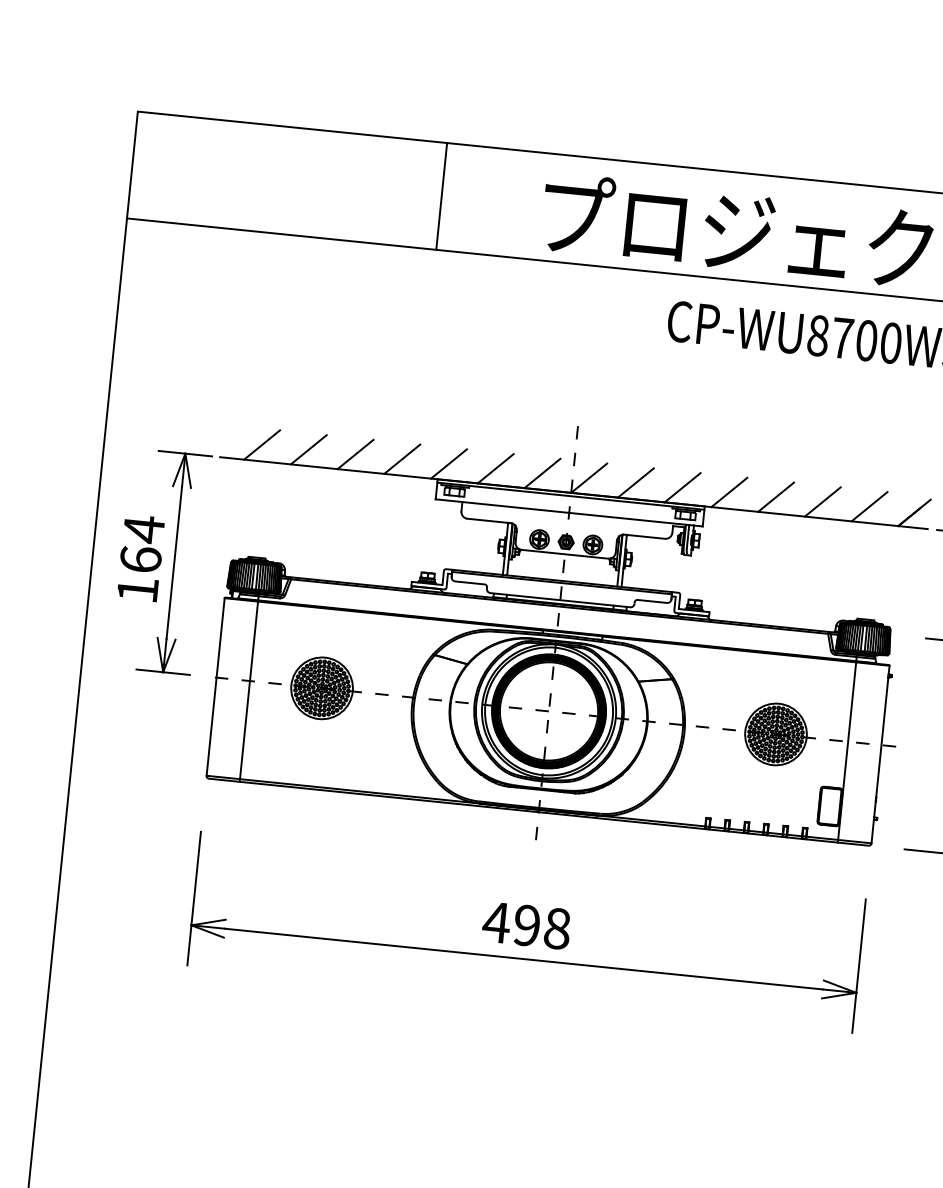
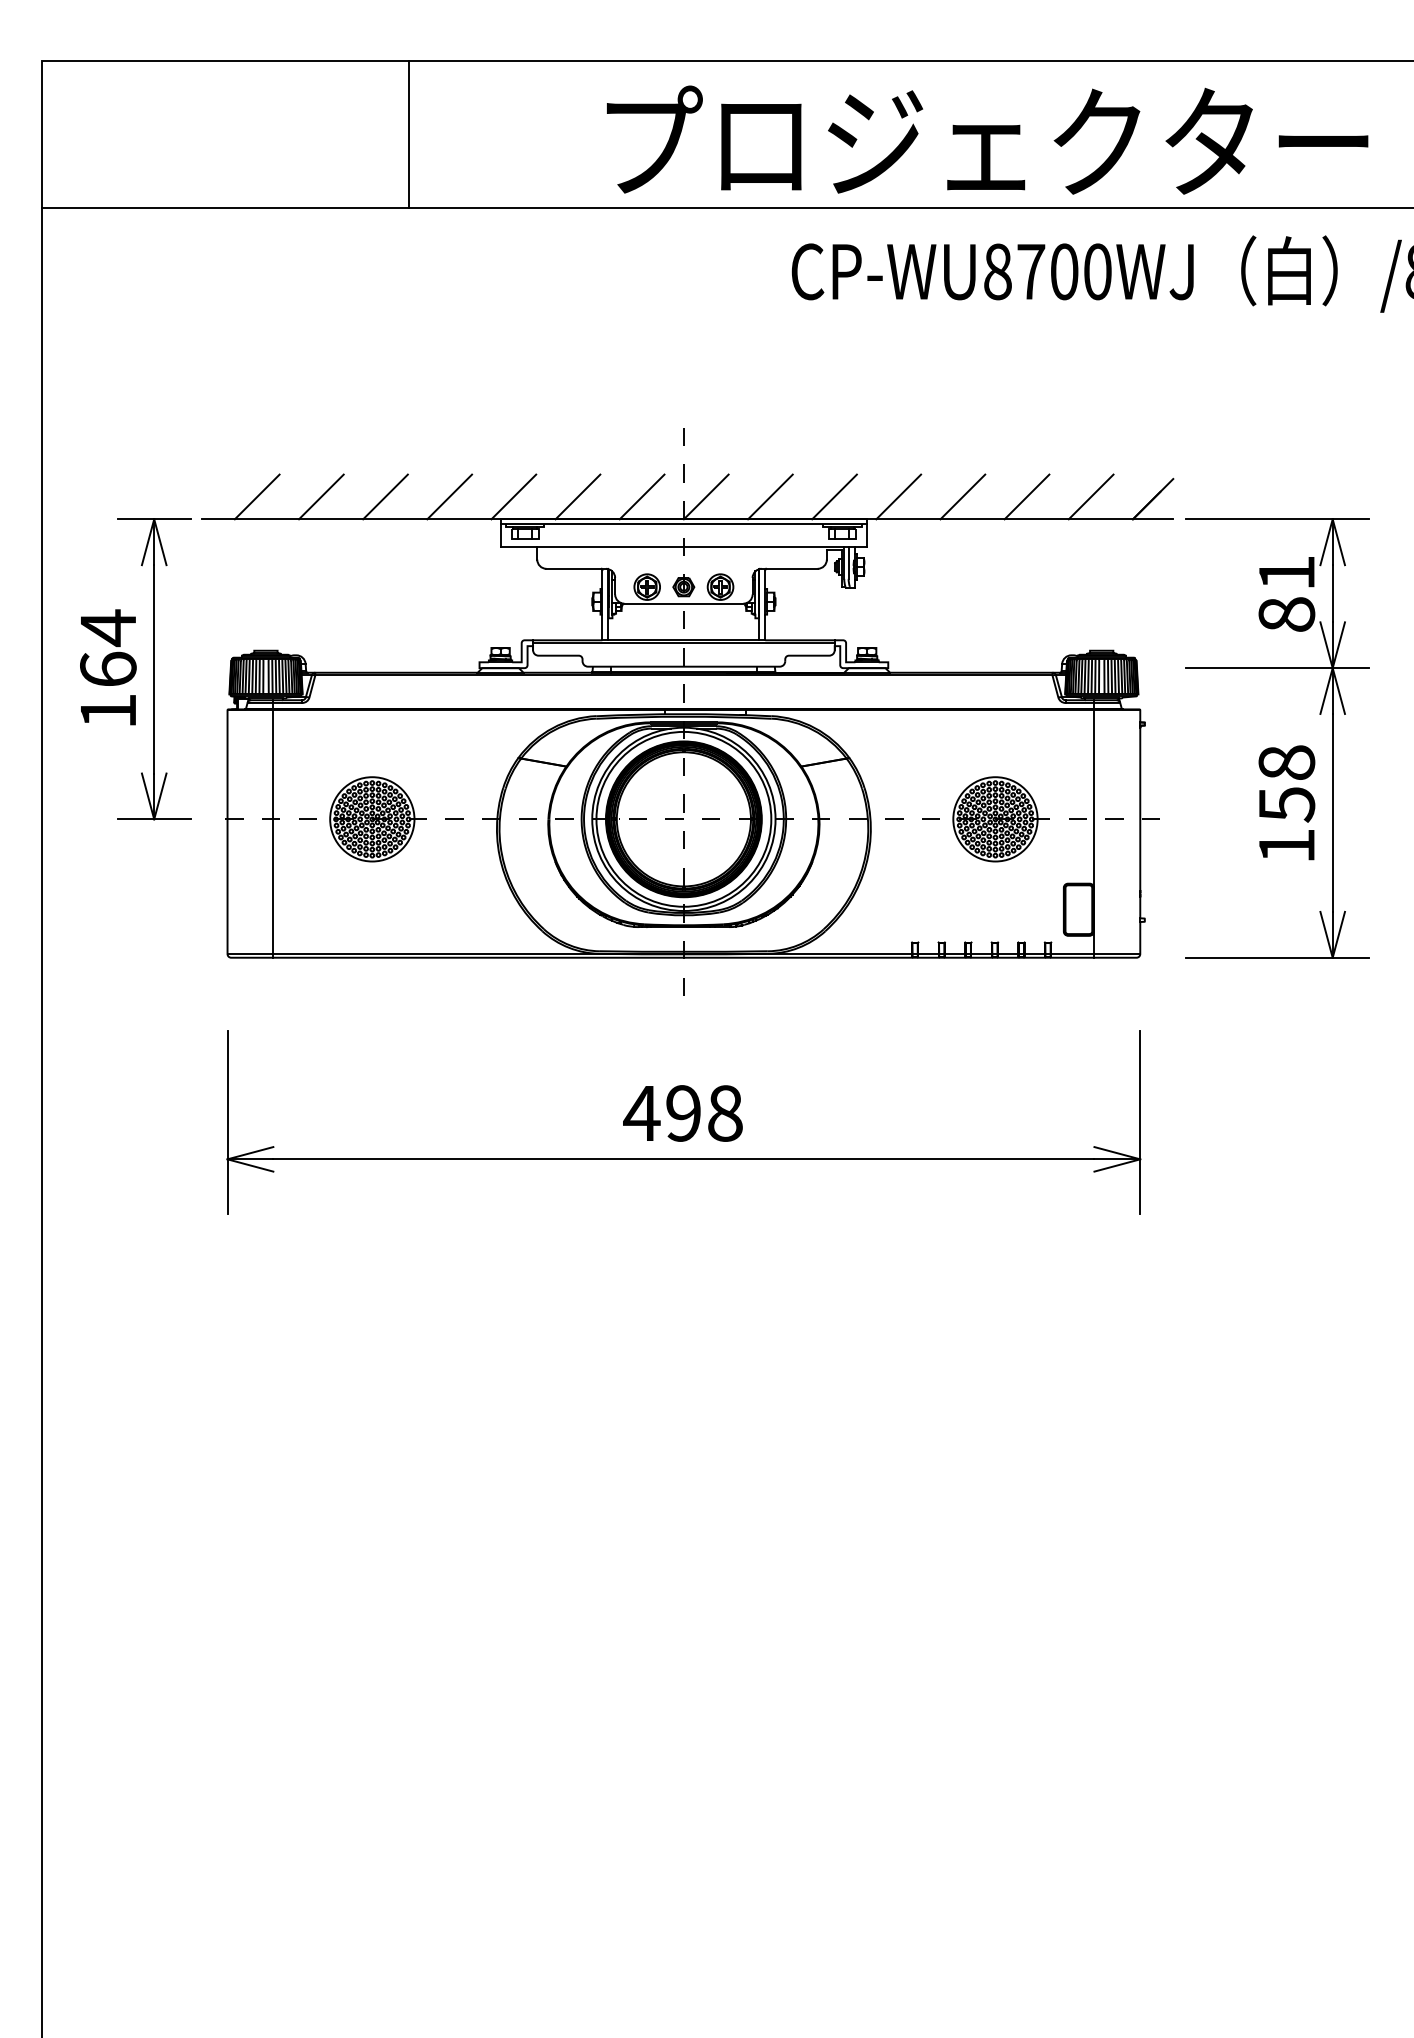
line: (441, 196) -> (408, 134), moved

